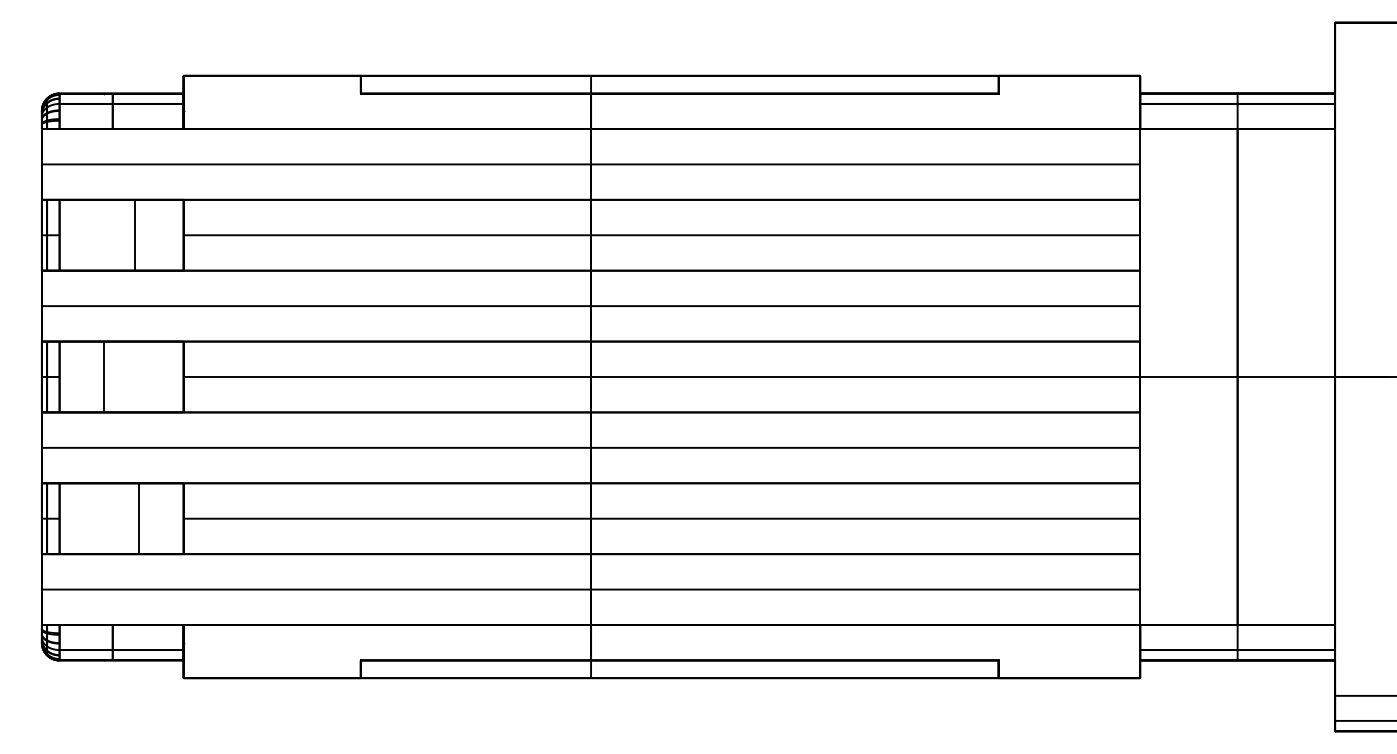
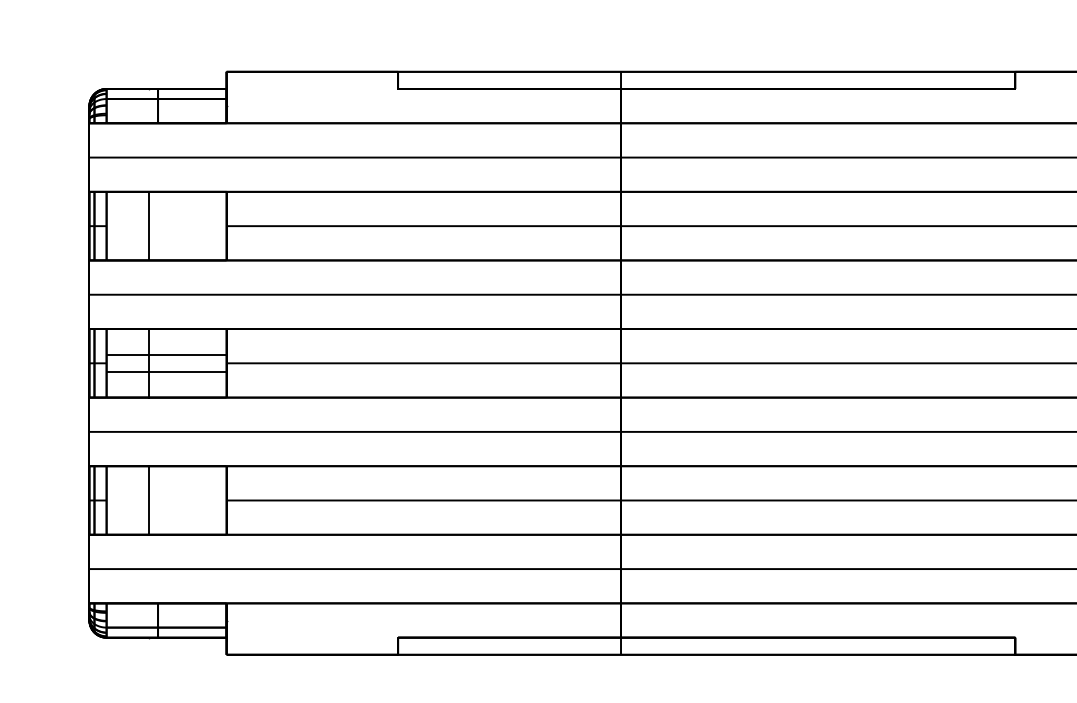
line: (134, 234) -> (149, 225), moved
line: (121, 368) -> (166, 355), added
line: (121, 385) -> (166, 371), added
line: (138, 518) -> (149, 500), moved

